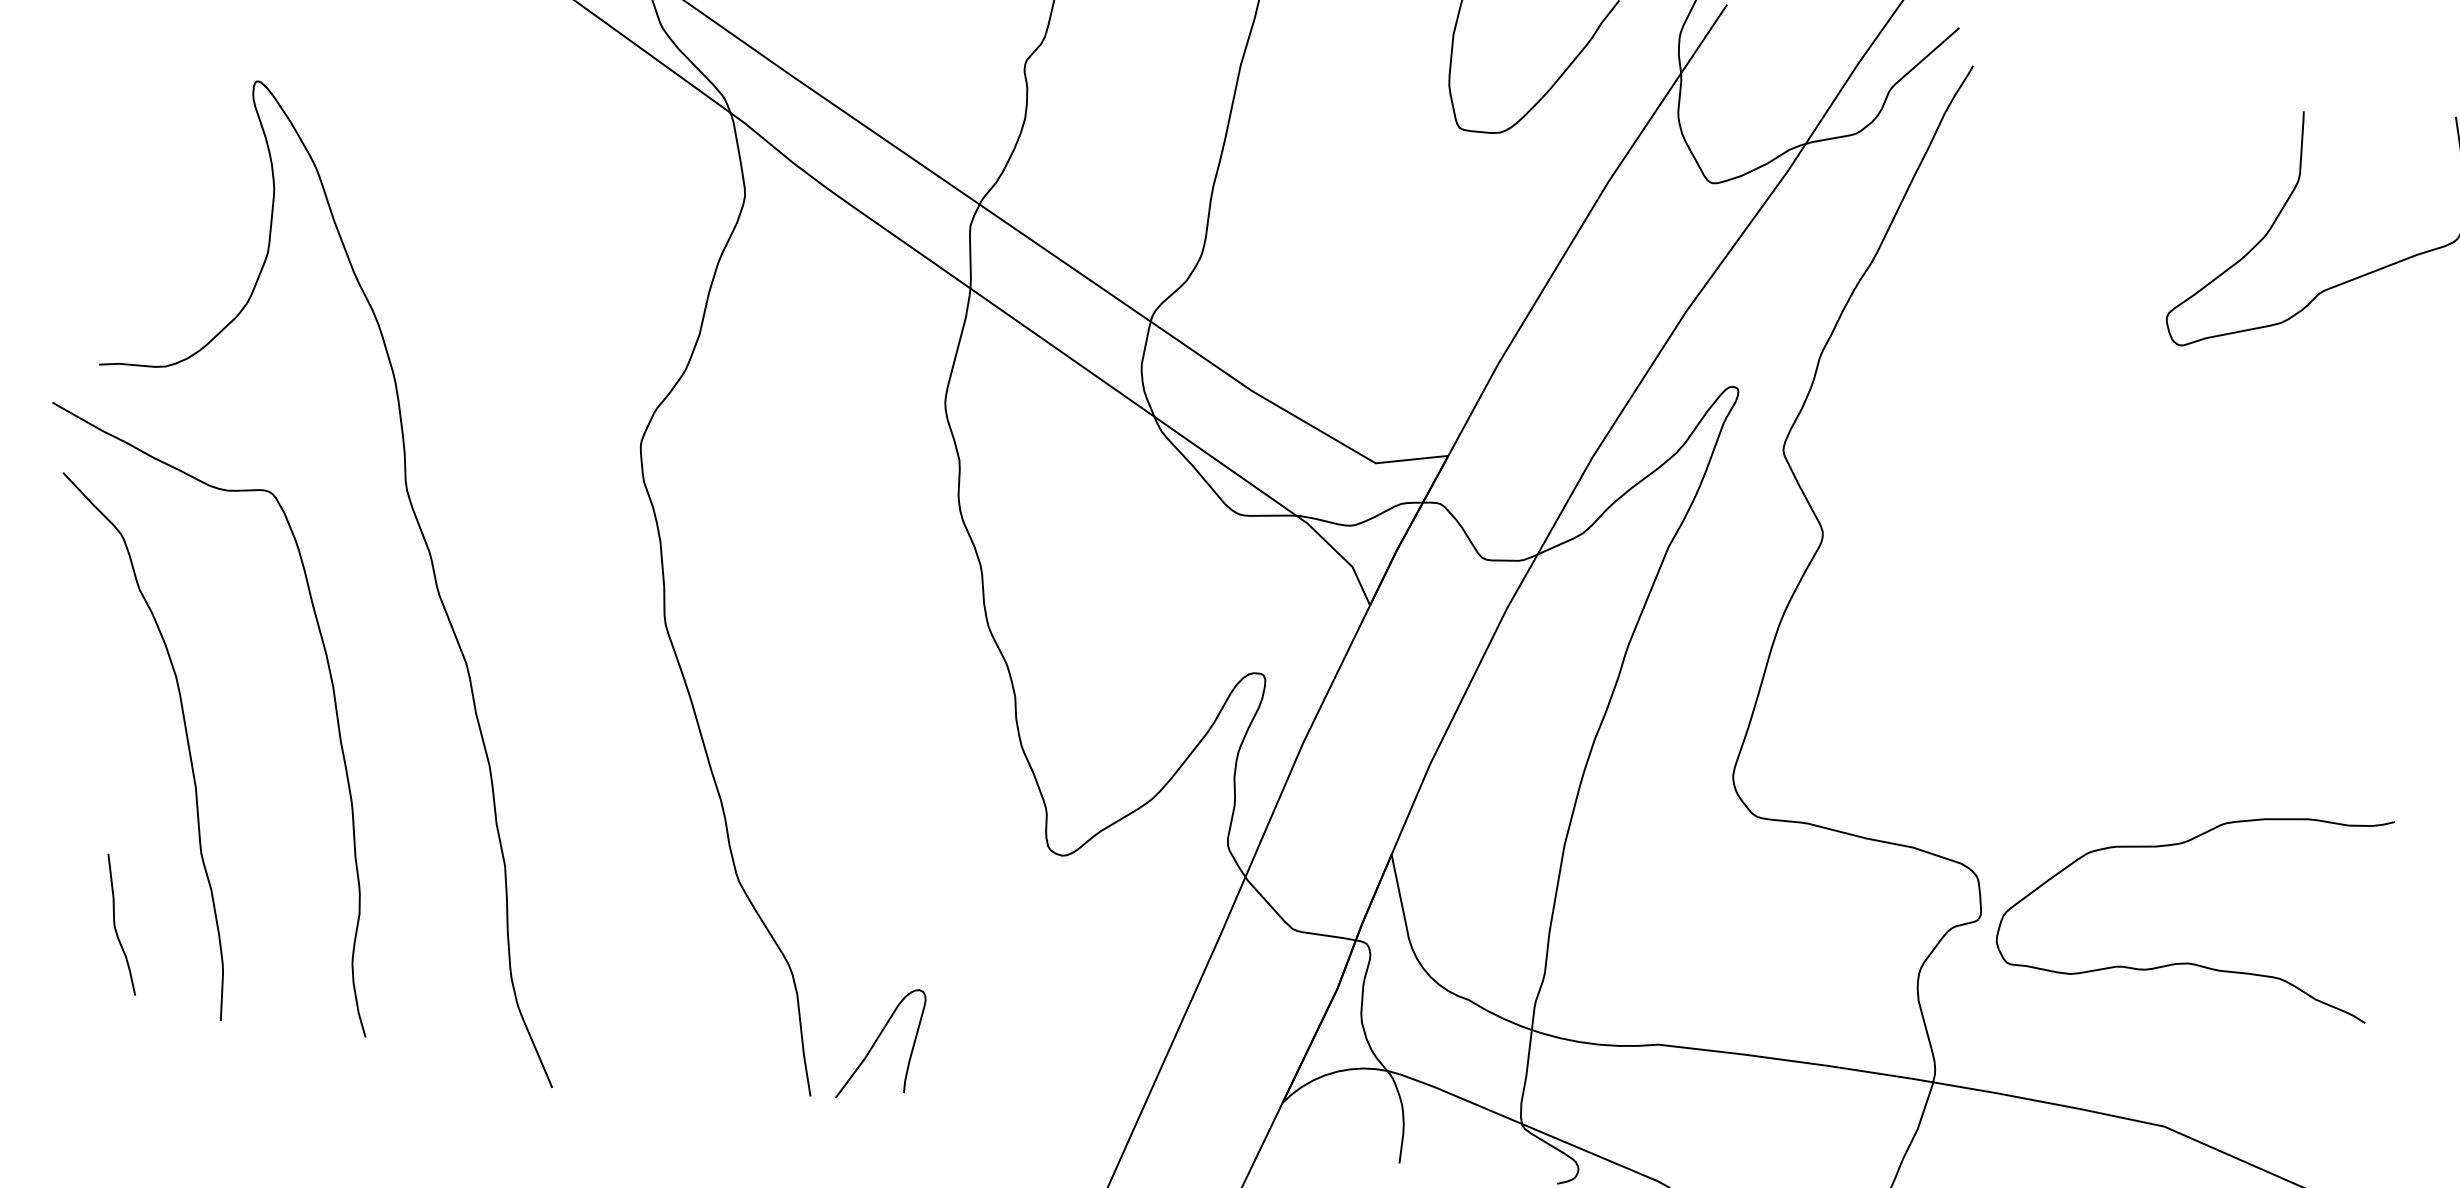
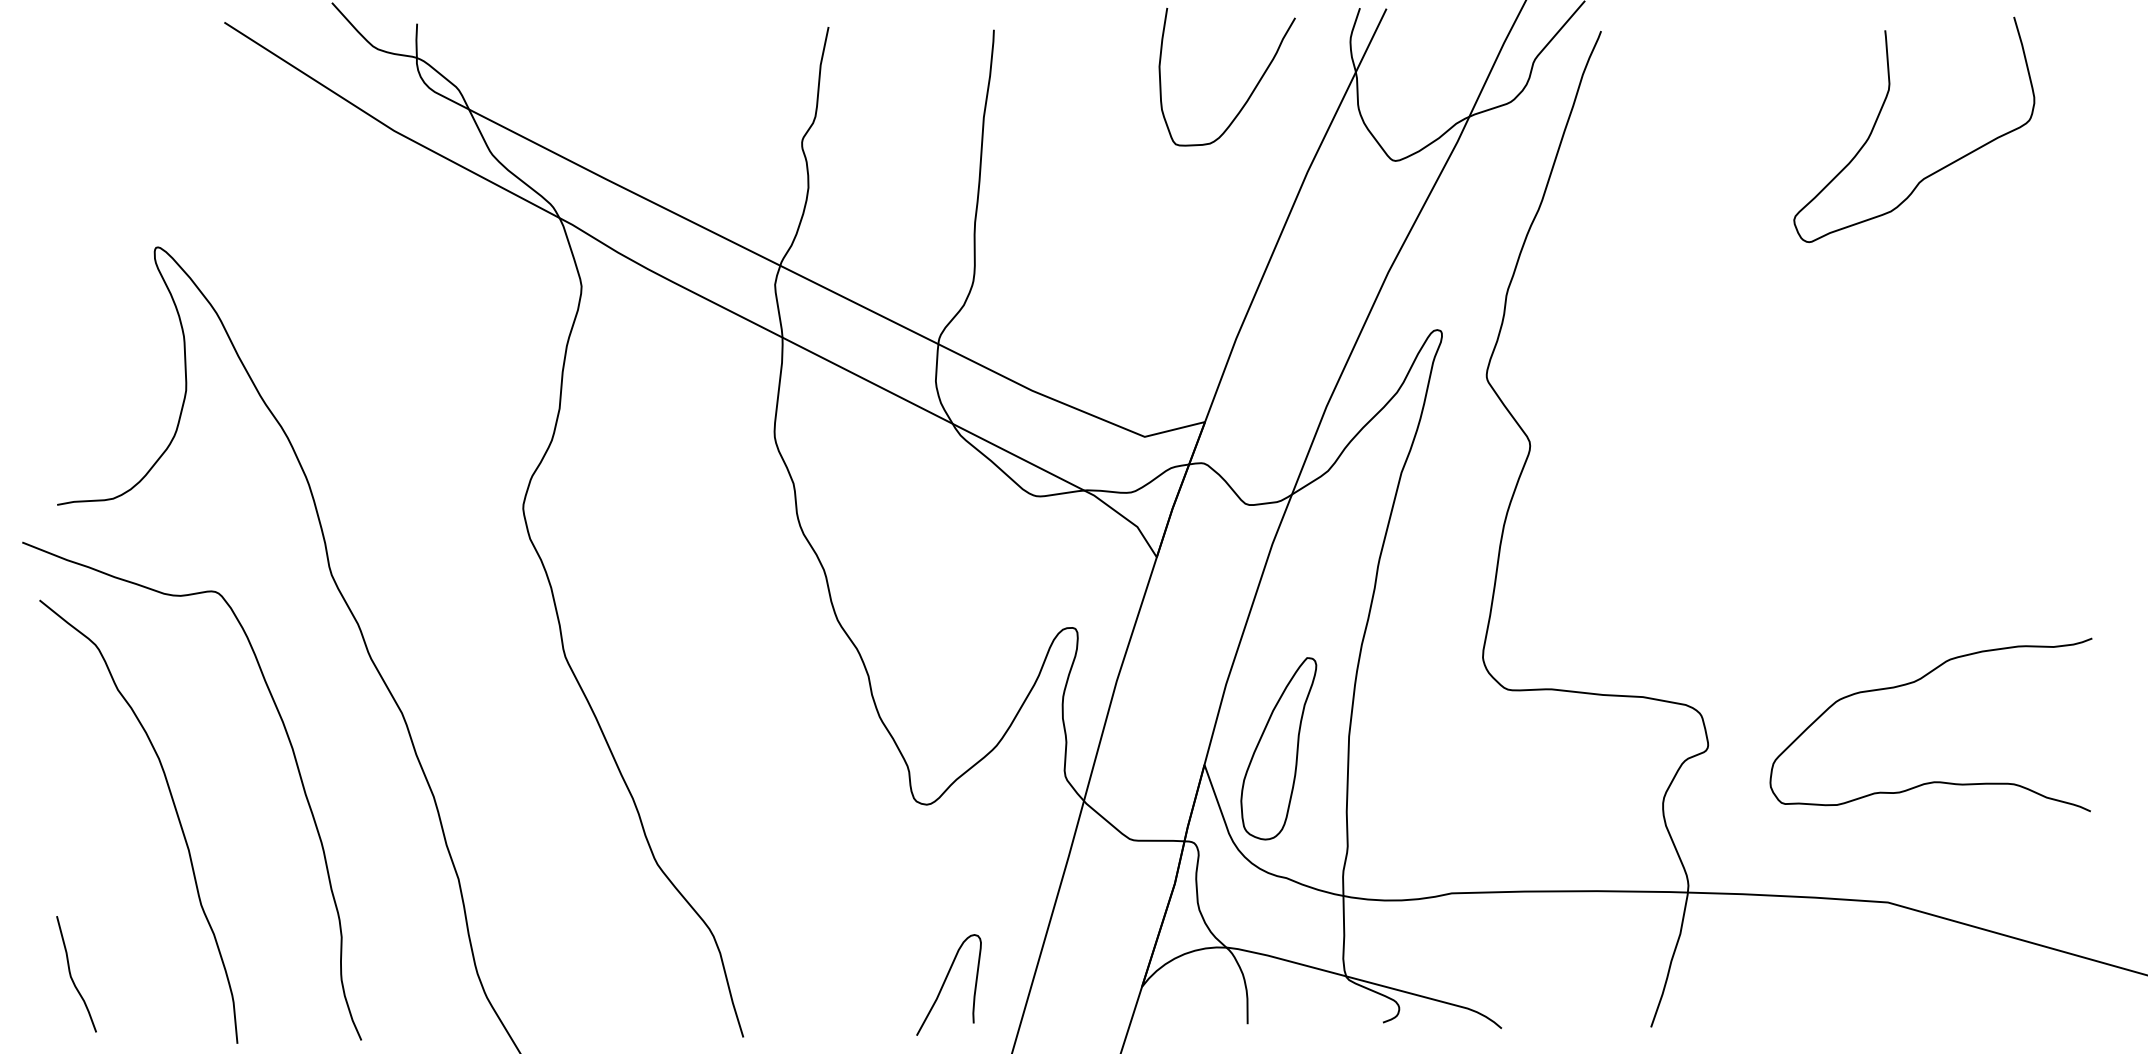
curve: (2179, 845) -> (1913, 683), moved
part: (1480, 847) -> (1278, 748), added
curve: (115, 924) -> (71, 974), moved
curve: (877, 1040) -> (945, 982), moved

